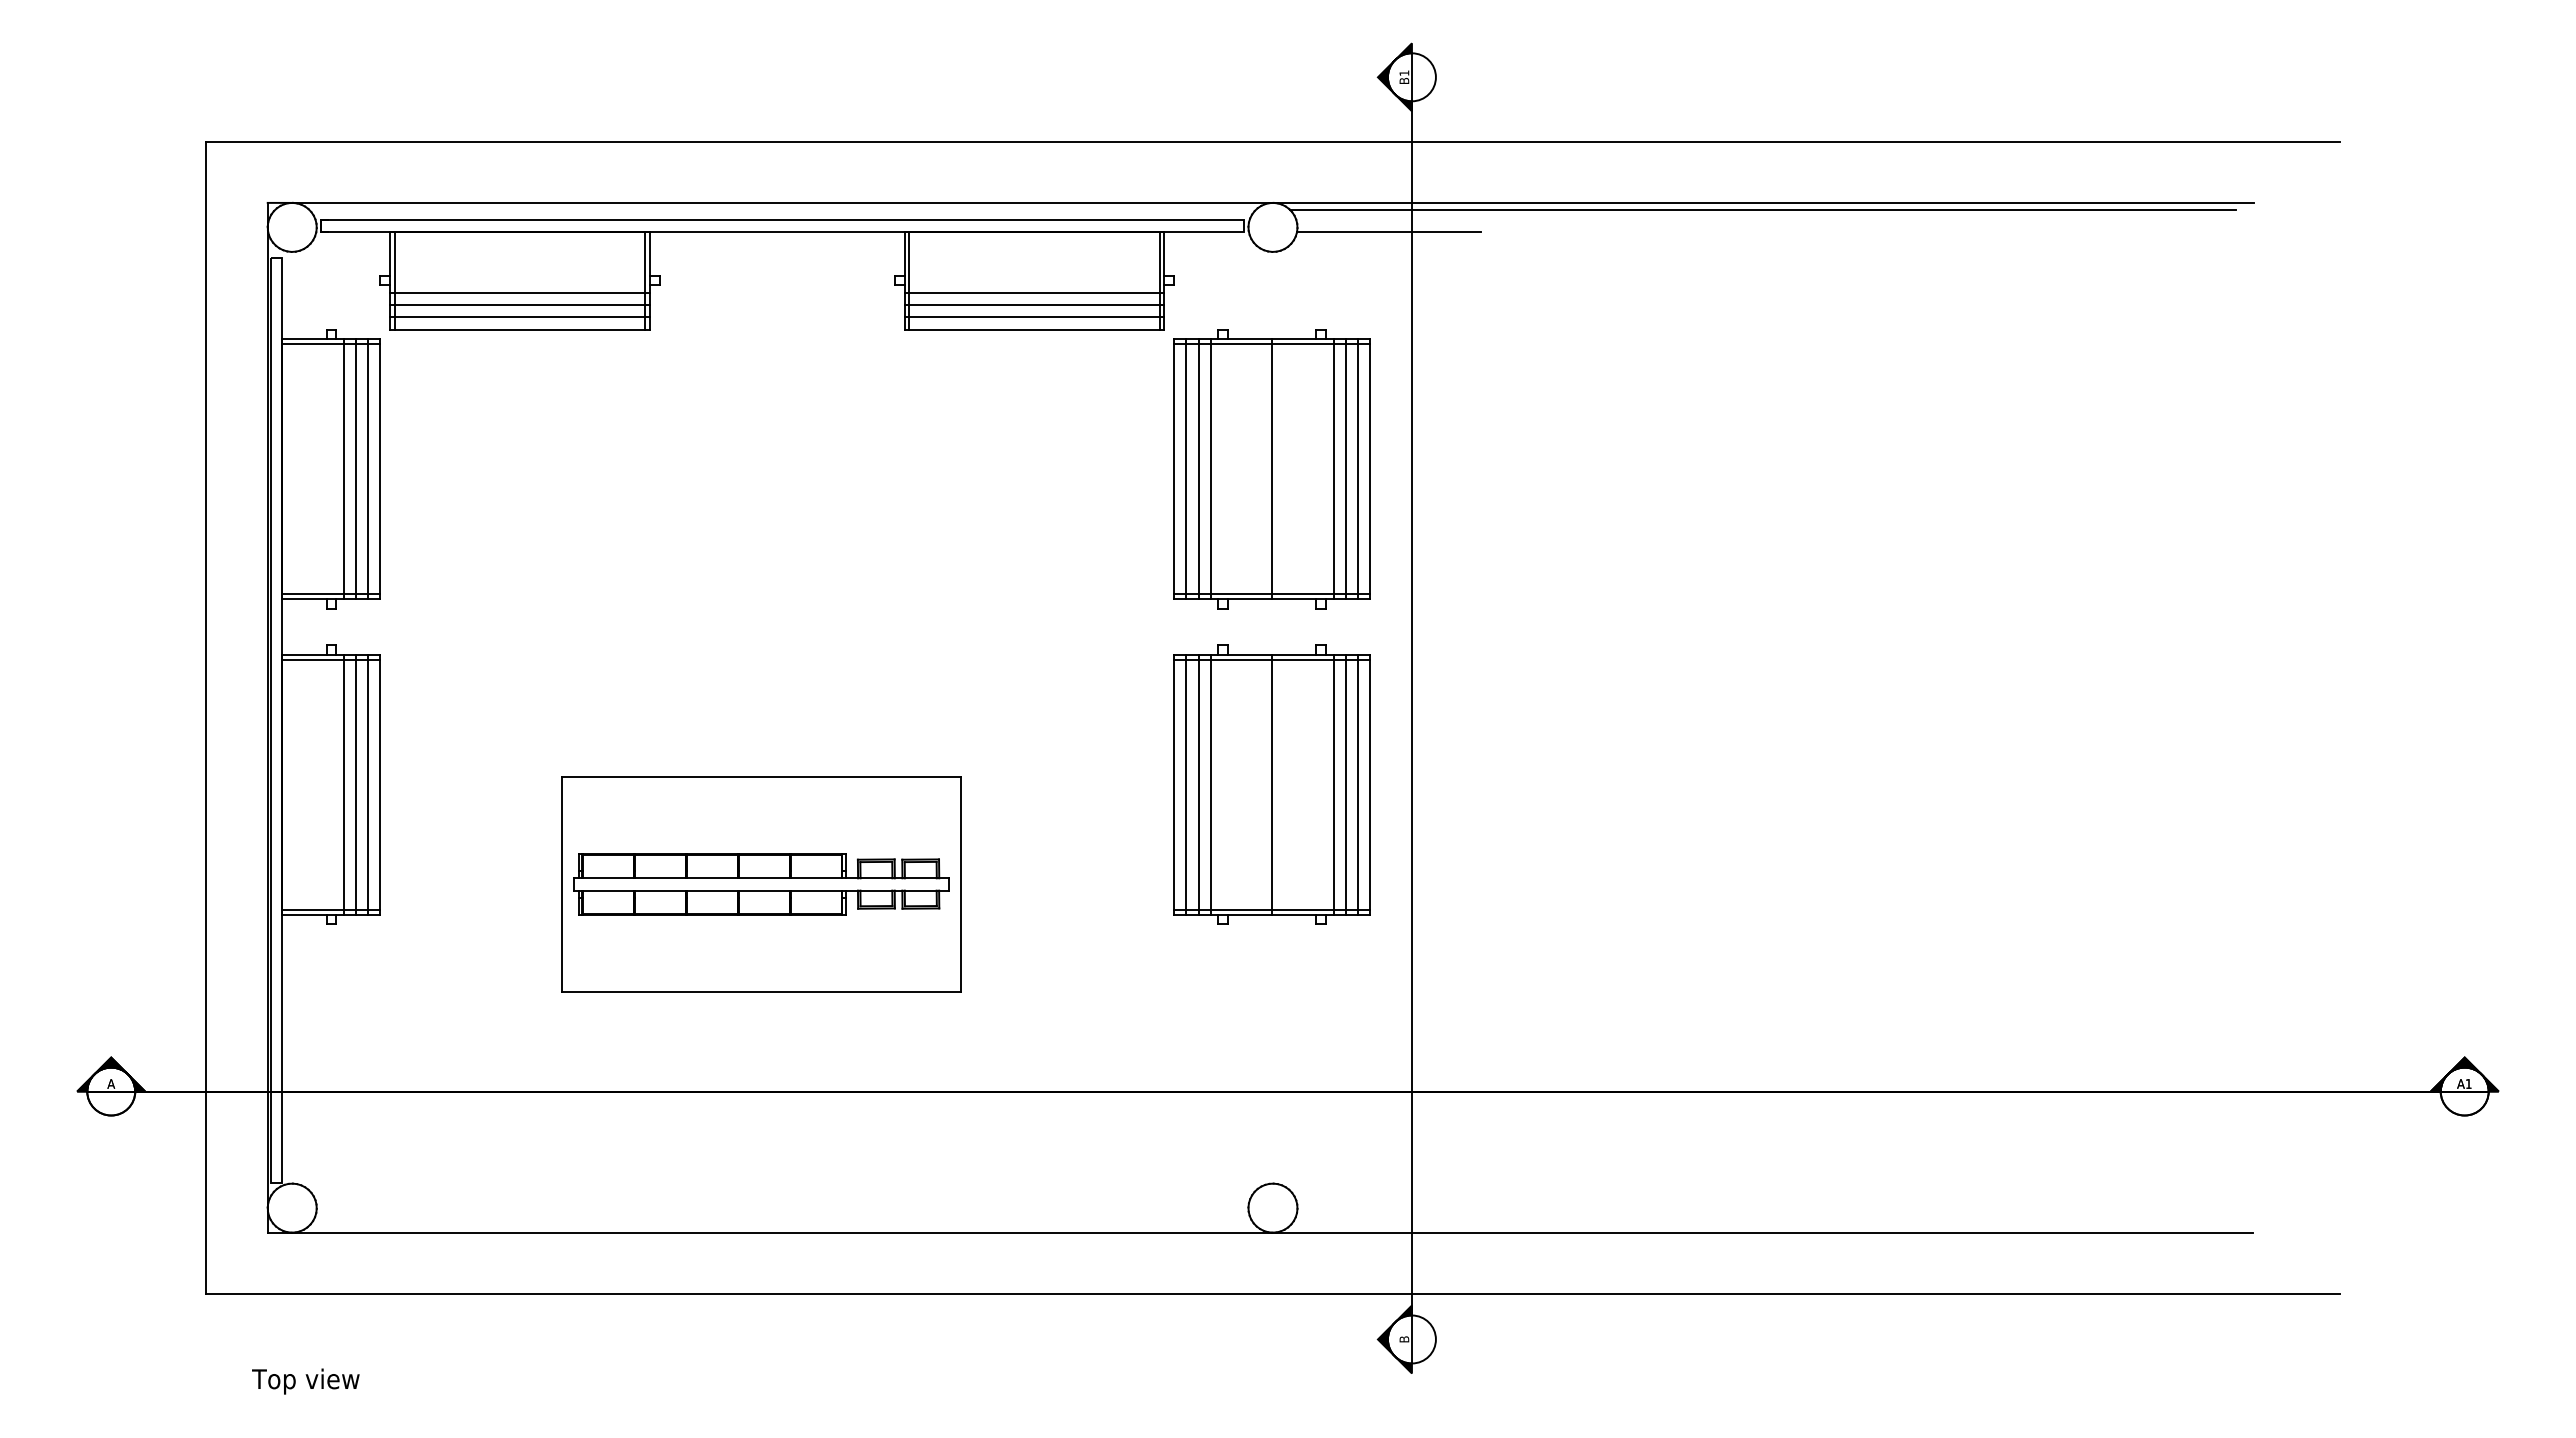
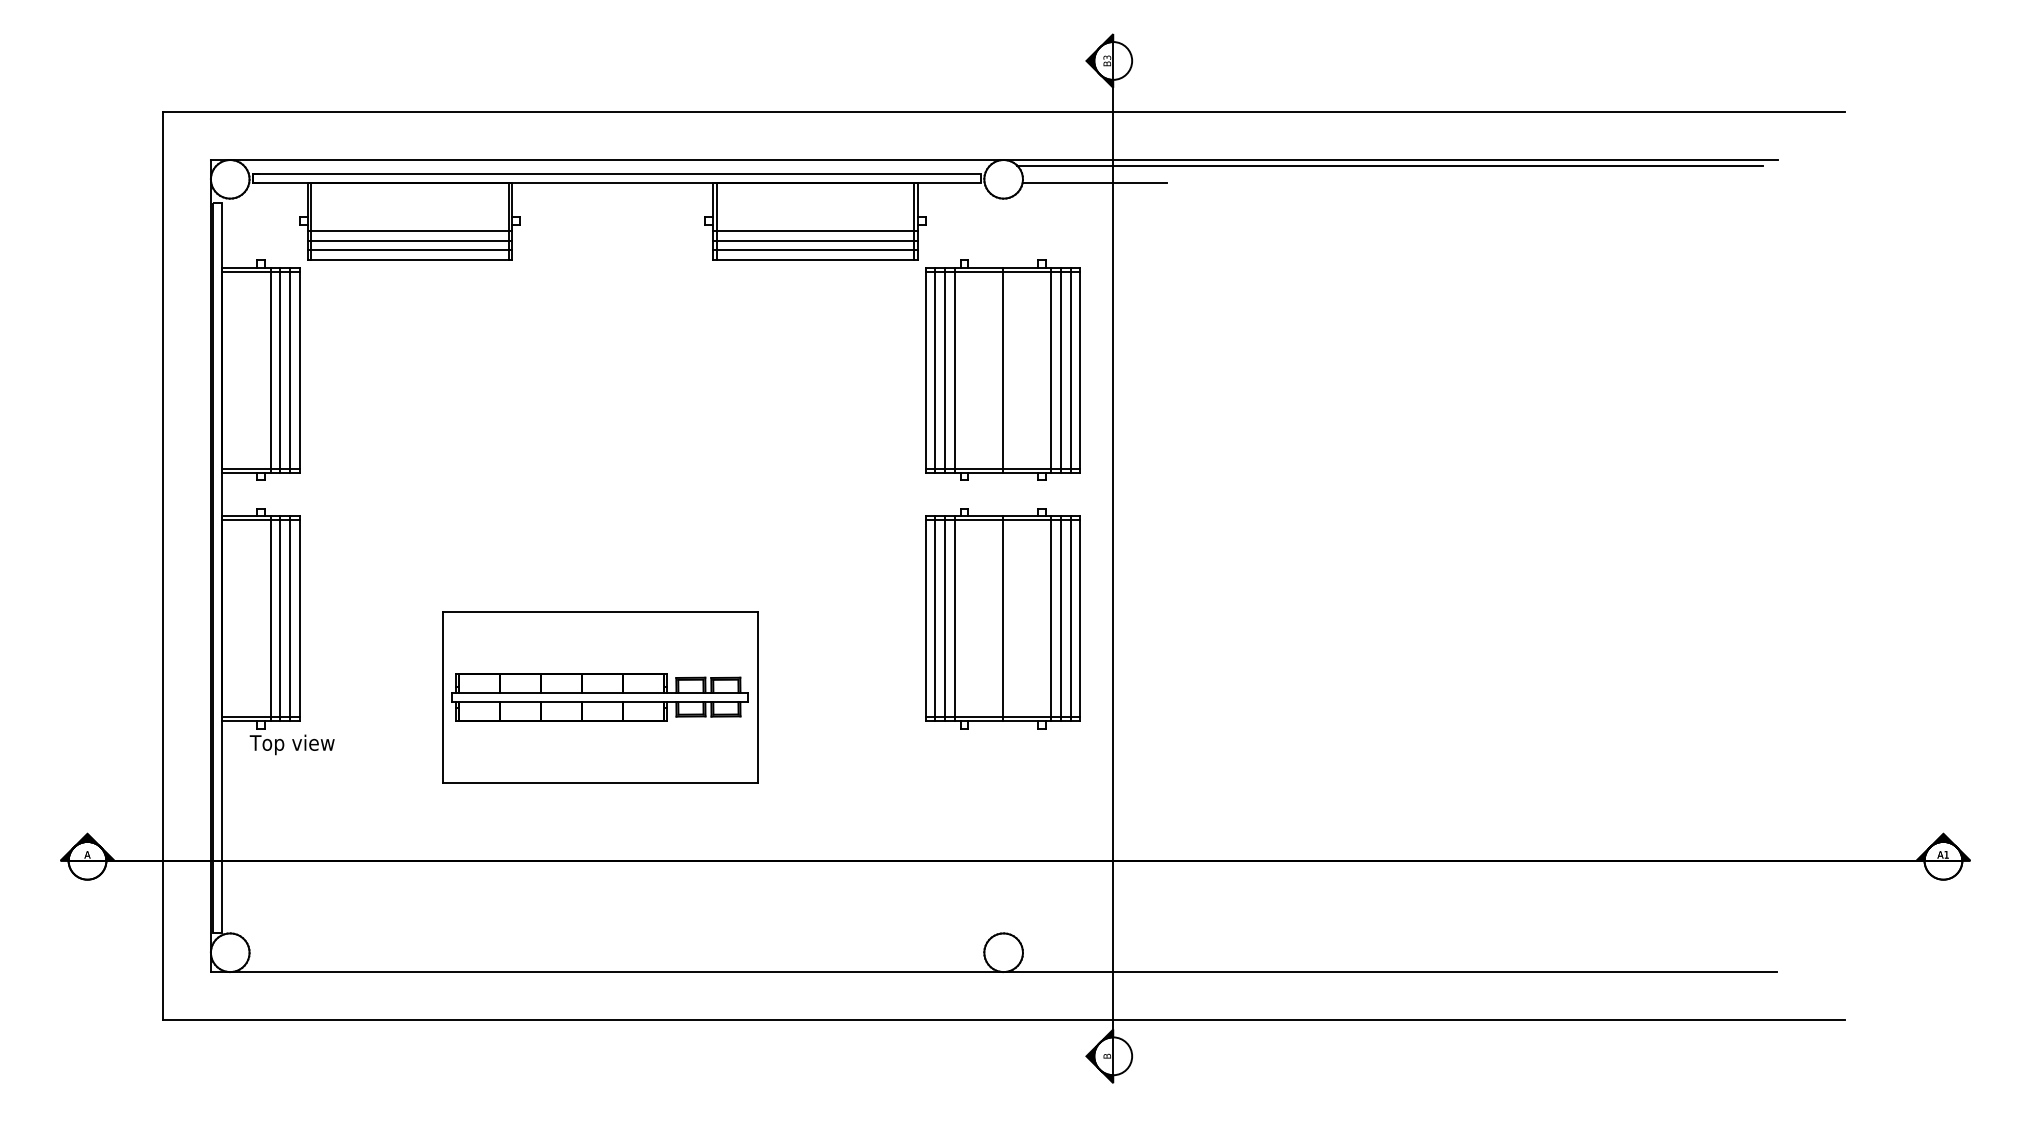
text: (1404, 73) -> (1107, 57), B1 -> B3
text: (305, 1381) -> (291, 744), moved

